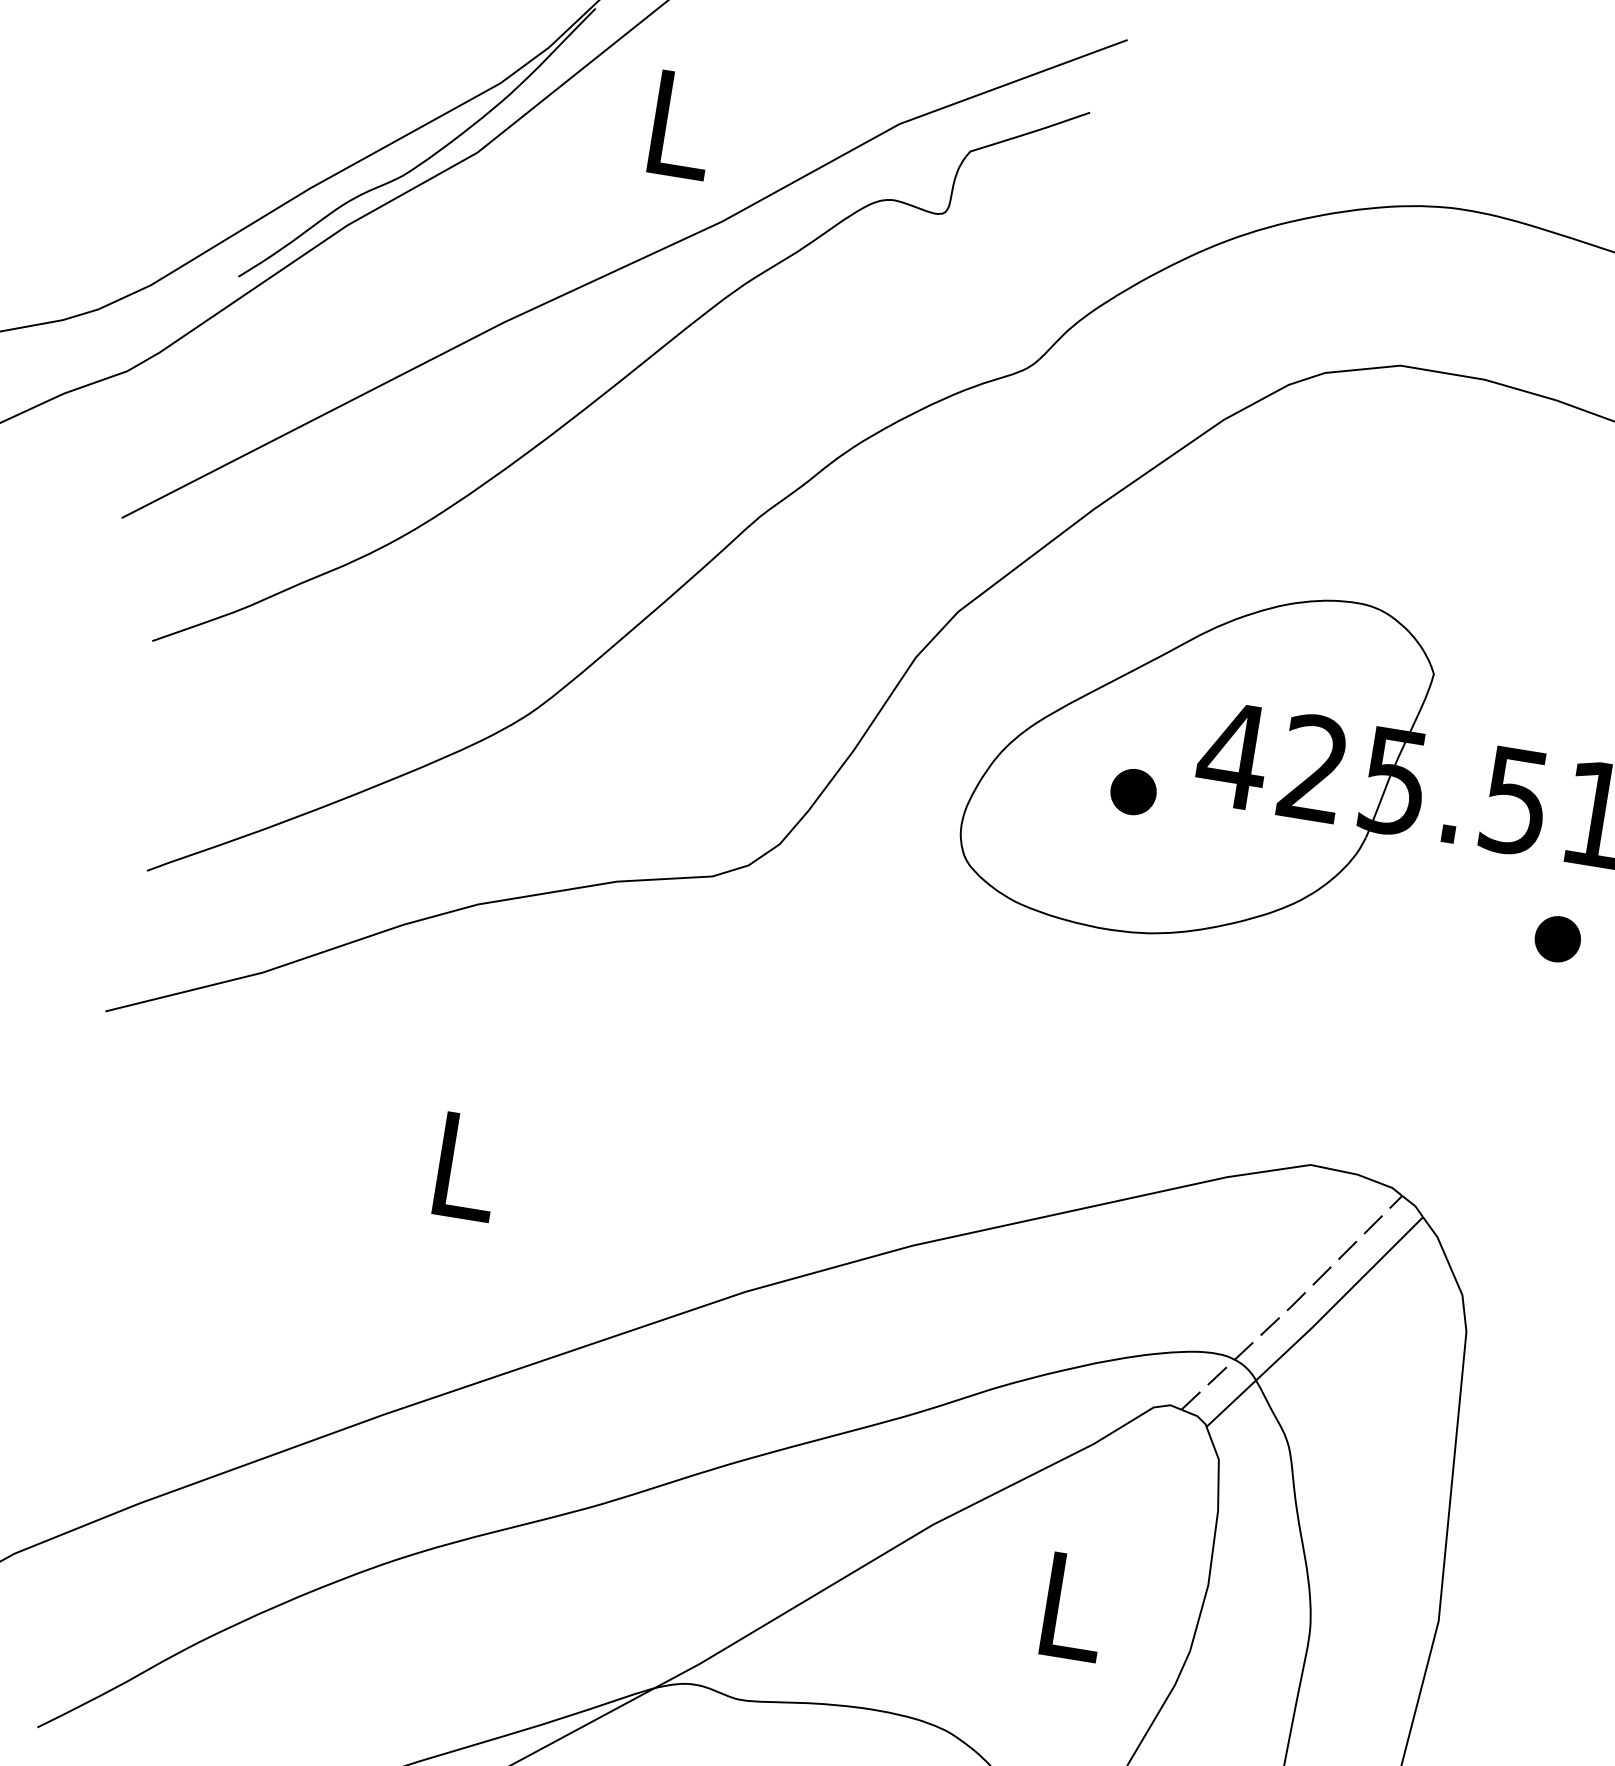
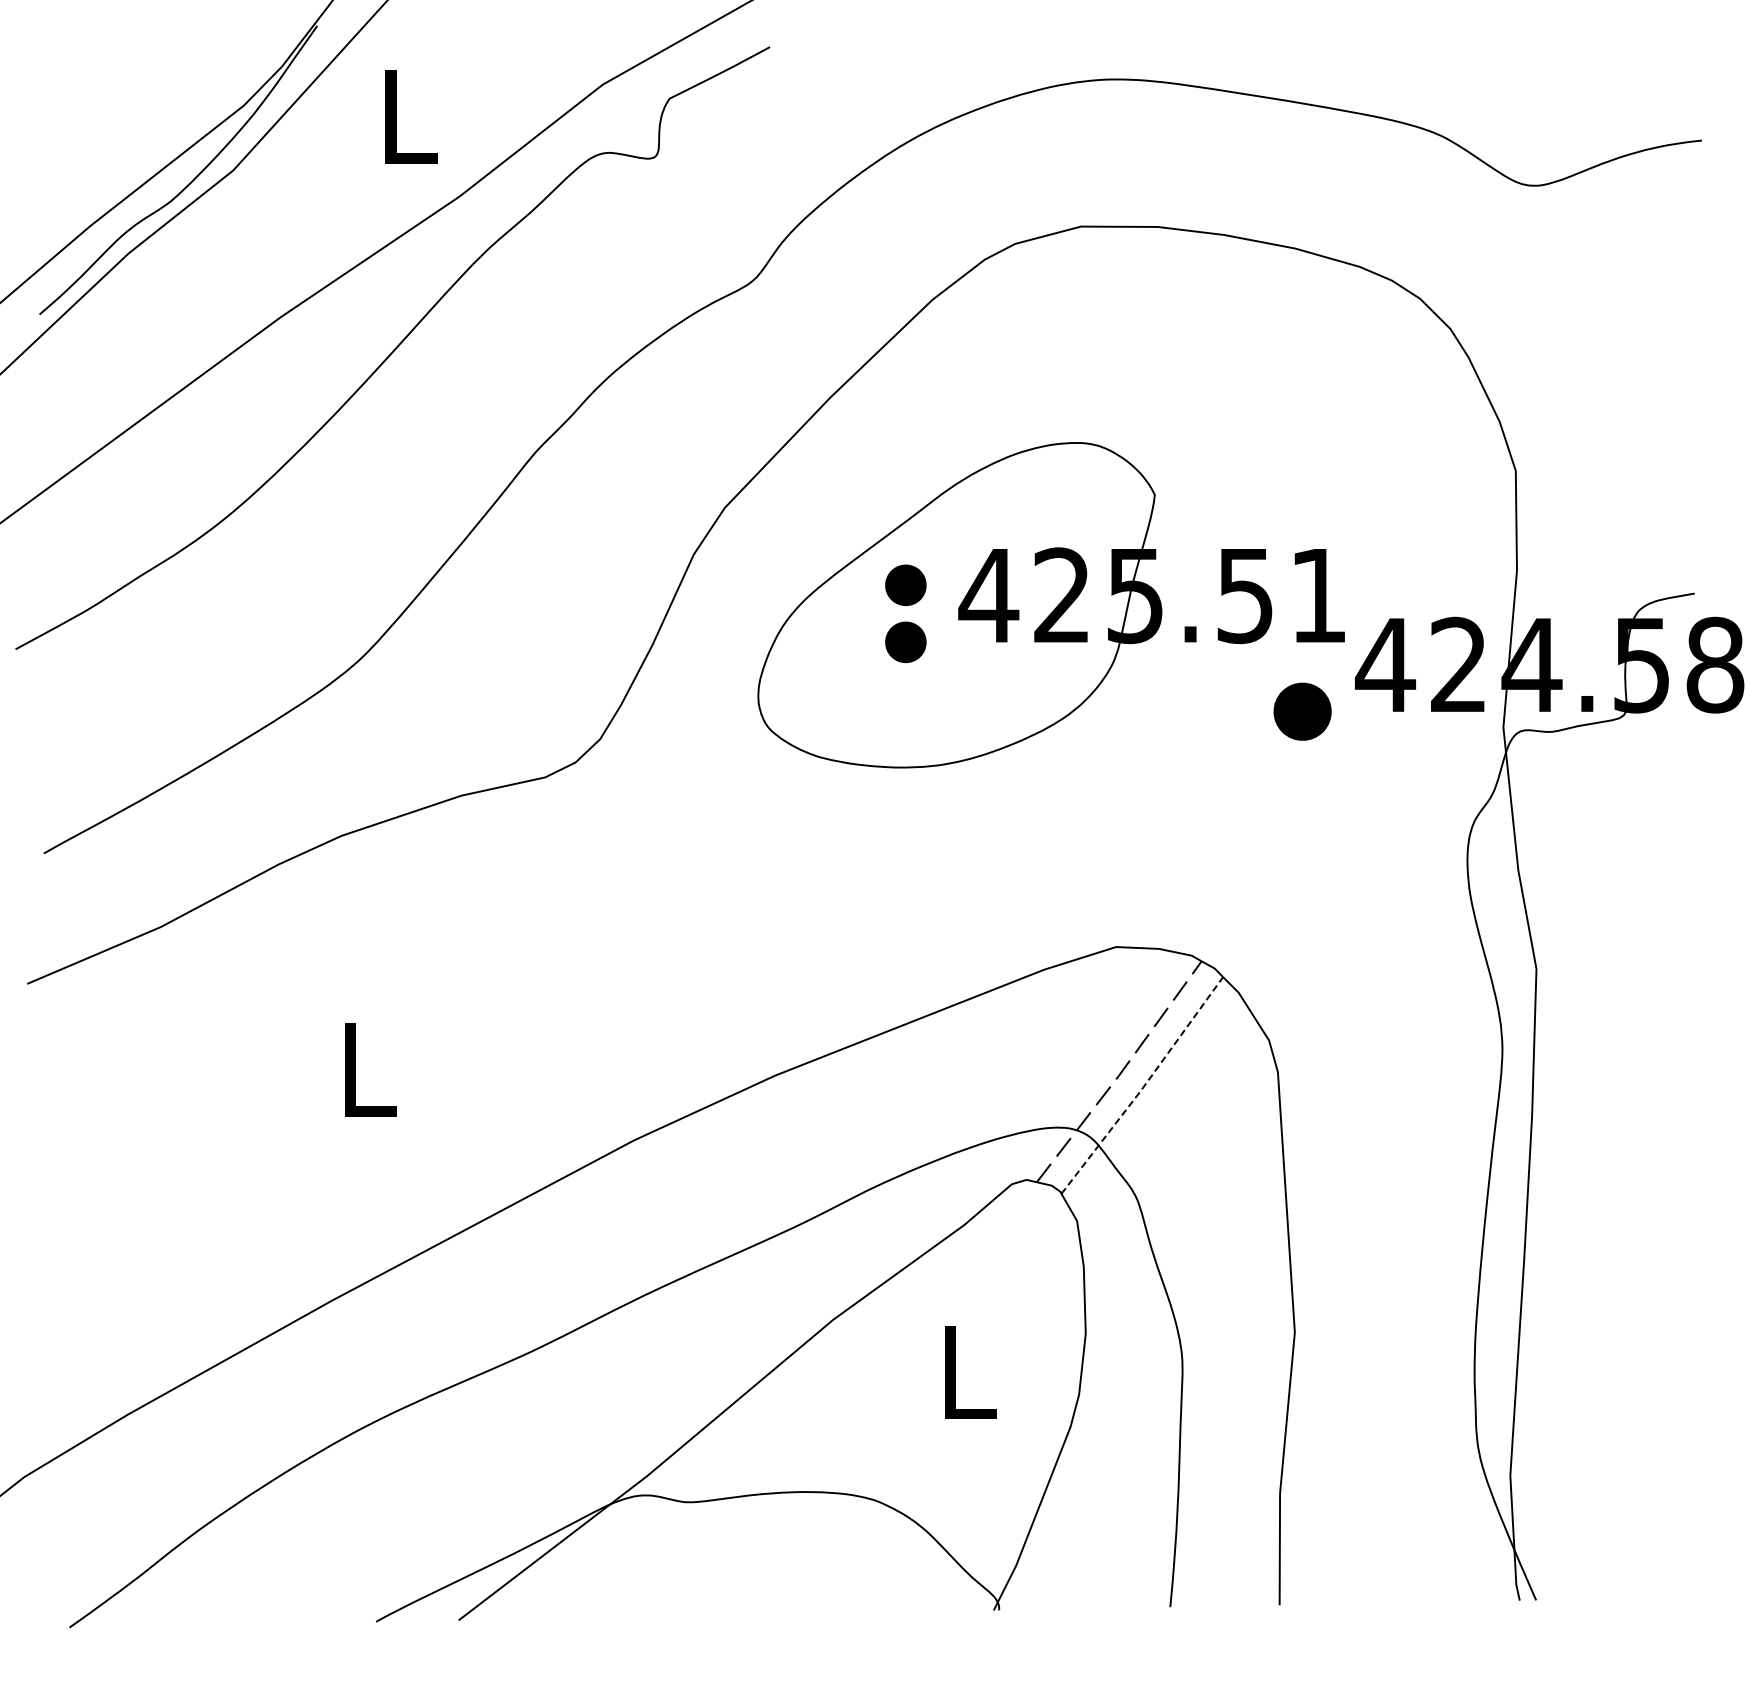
part: (1143, 728) -> (905, 584), added
part: (1557, 938) -> (1302, 711), size x1.4
line: (1315, 1323) -> (1143, 1086), solid -> dashed

